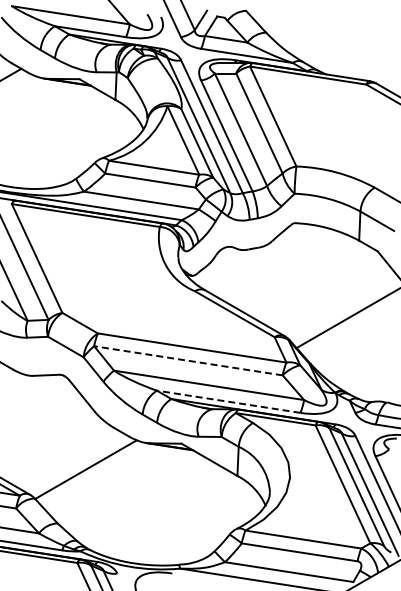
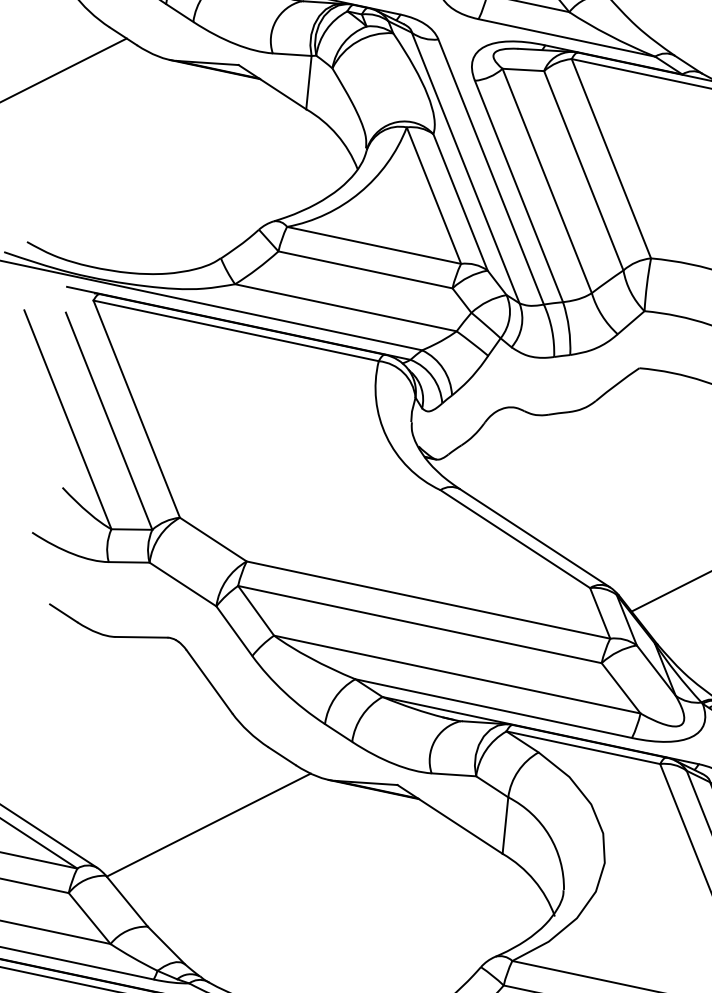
line: (187, 360) -> (418, 623), dashed -> solid
line: (228, 401) -> (493, 708), dashed -> solid

